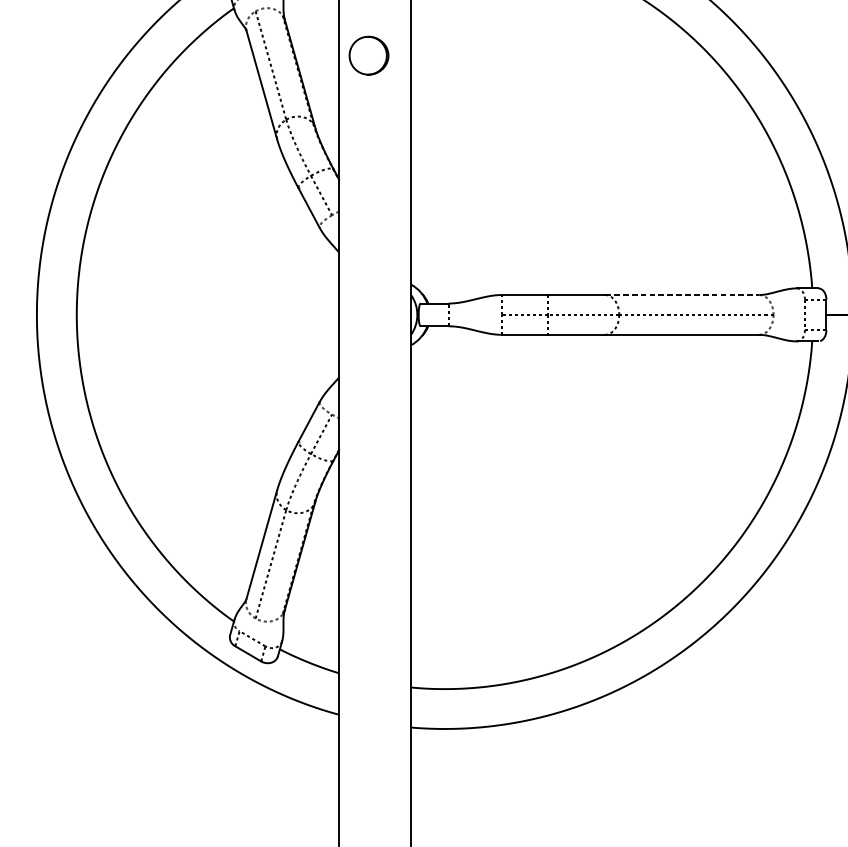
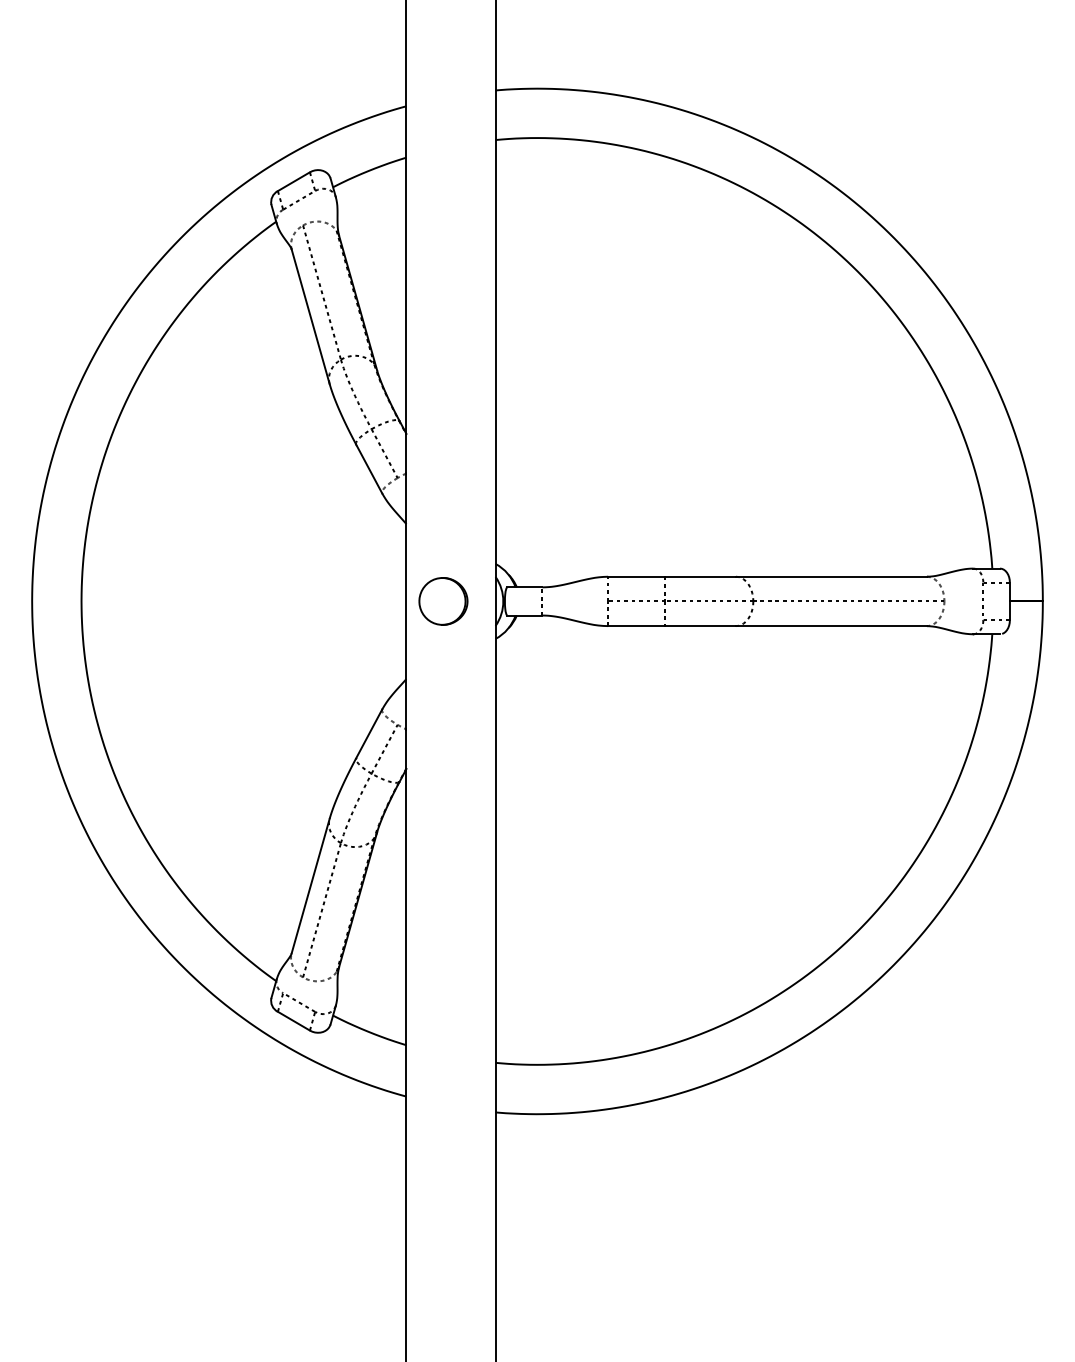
part: (369, 55) -> (443, 601), moved
line: (682, 294) -> (831, 576), dashed -> solid

